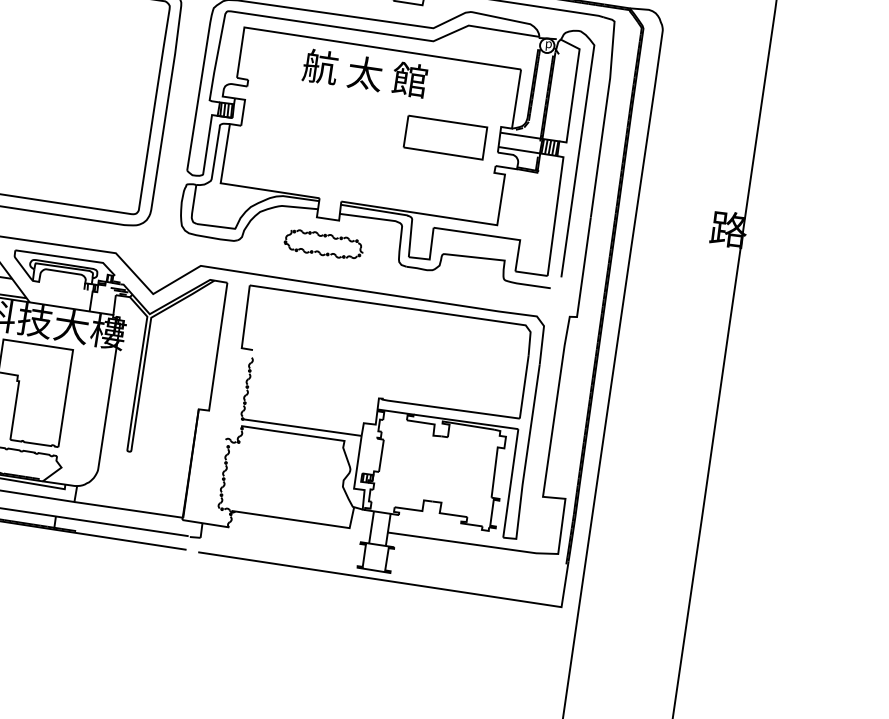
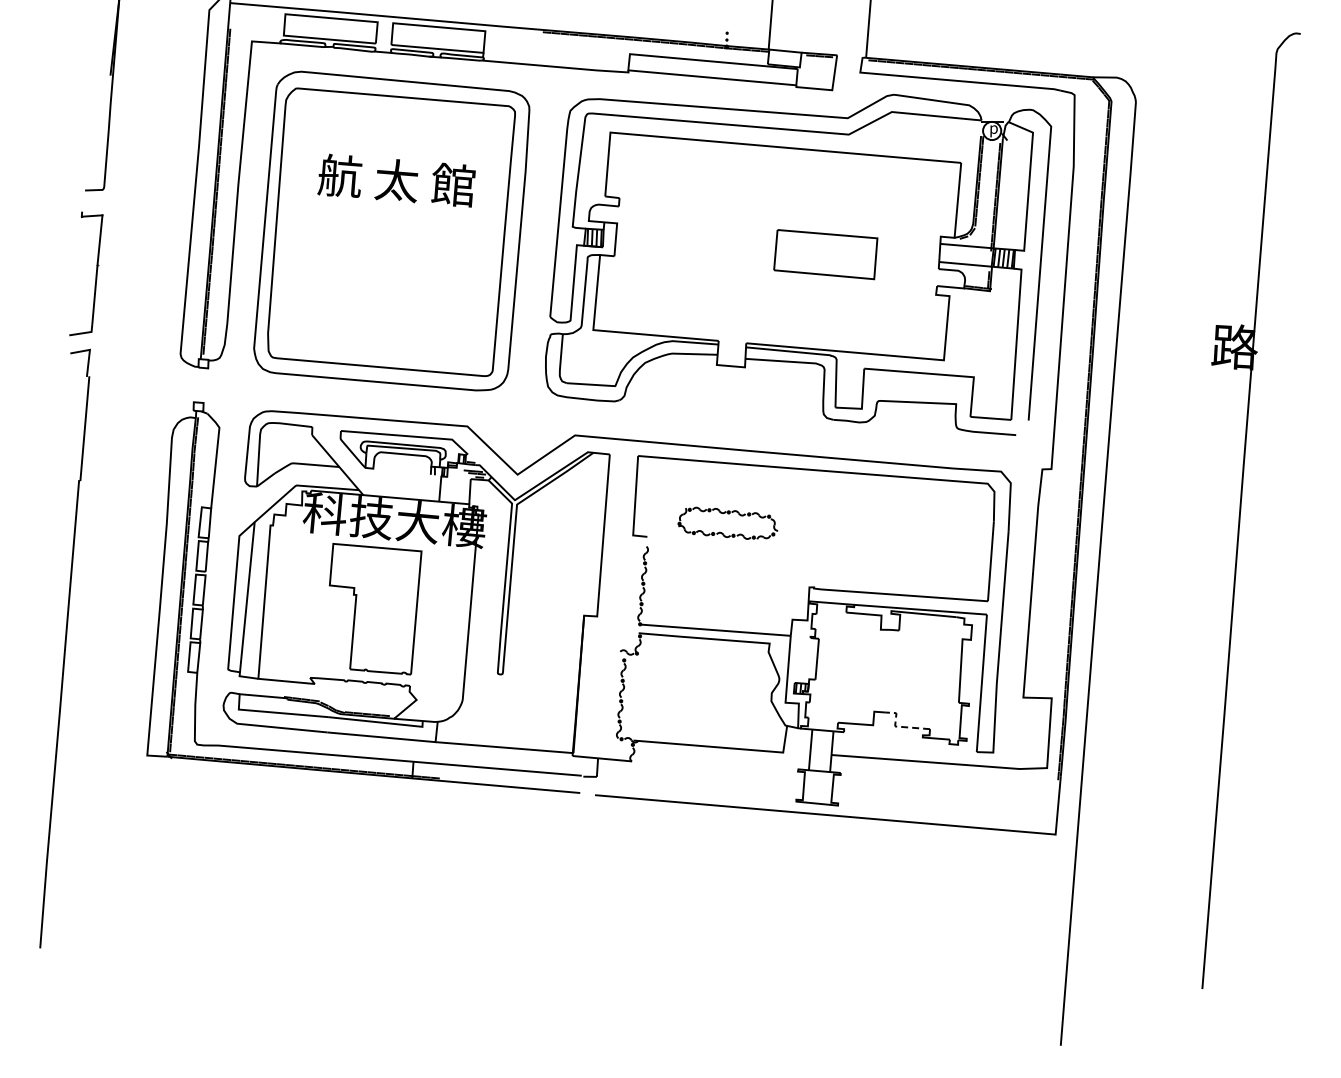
text: (364, 73) -> (396, 180), moved
part: (445, 137) -> (825, 254), moved
part: (324, 237) -> (728, 514), moved
line: (442, 513) -> (898, 726), solid -> dashed

